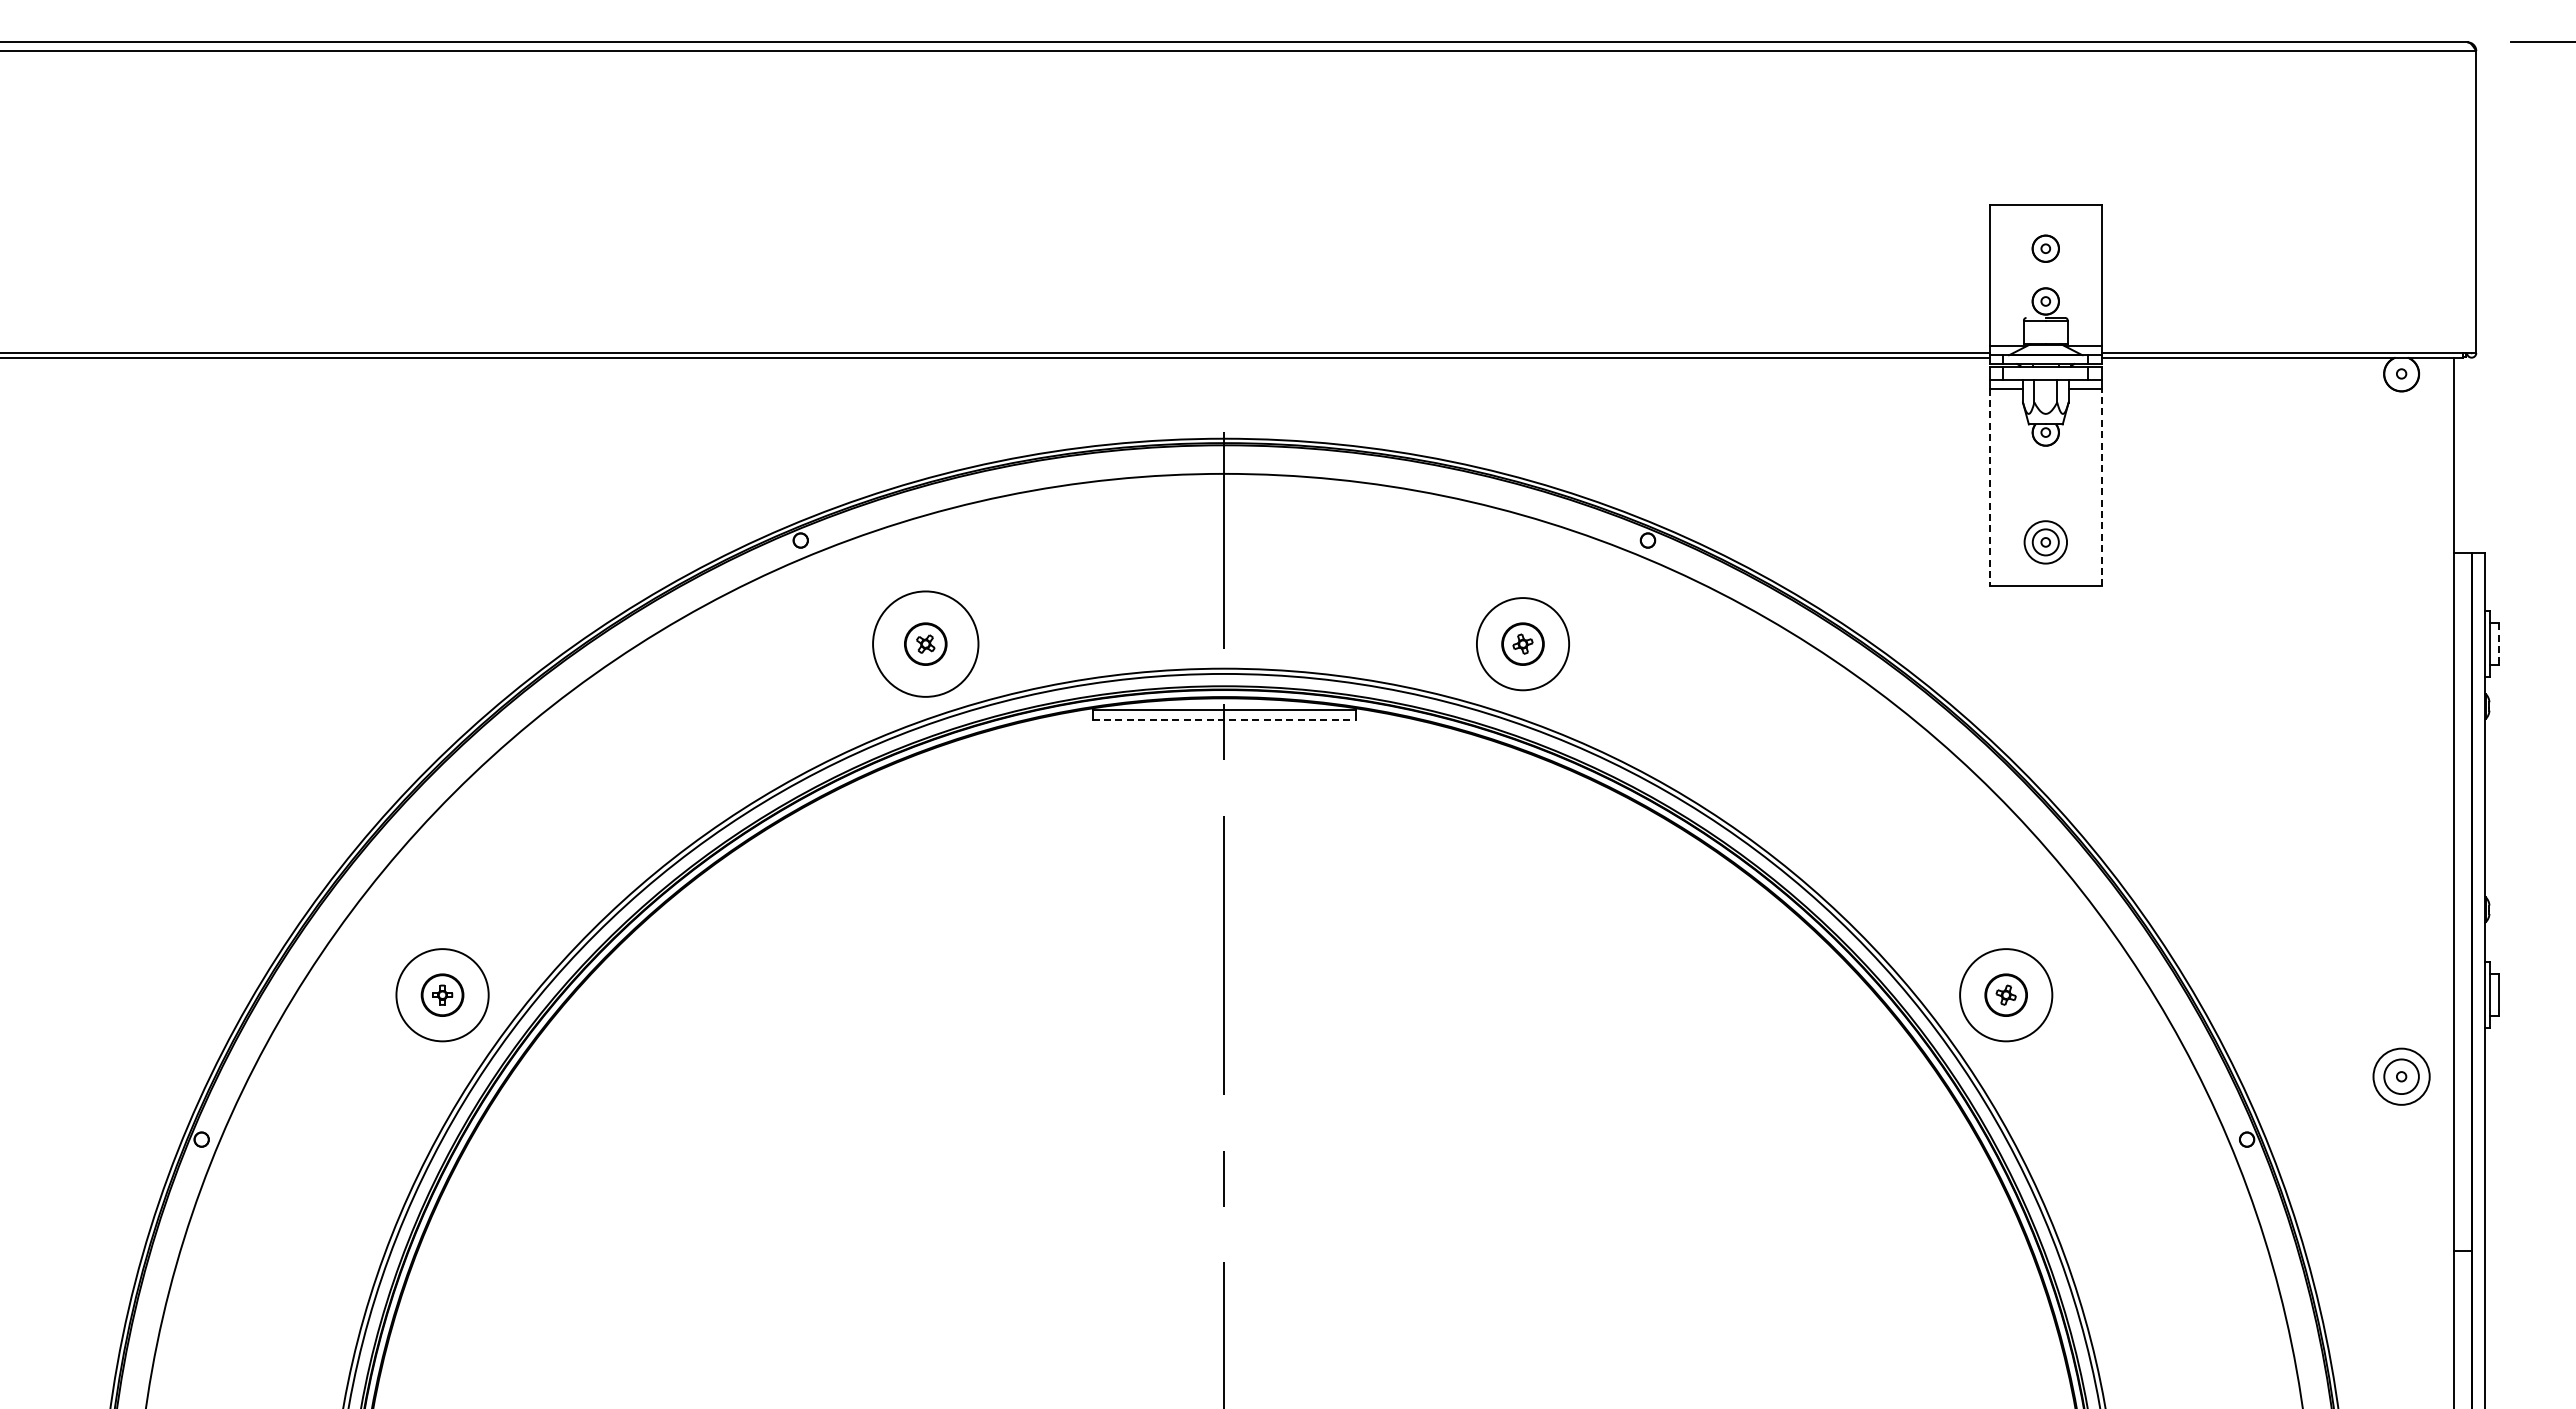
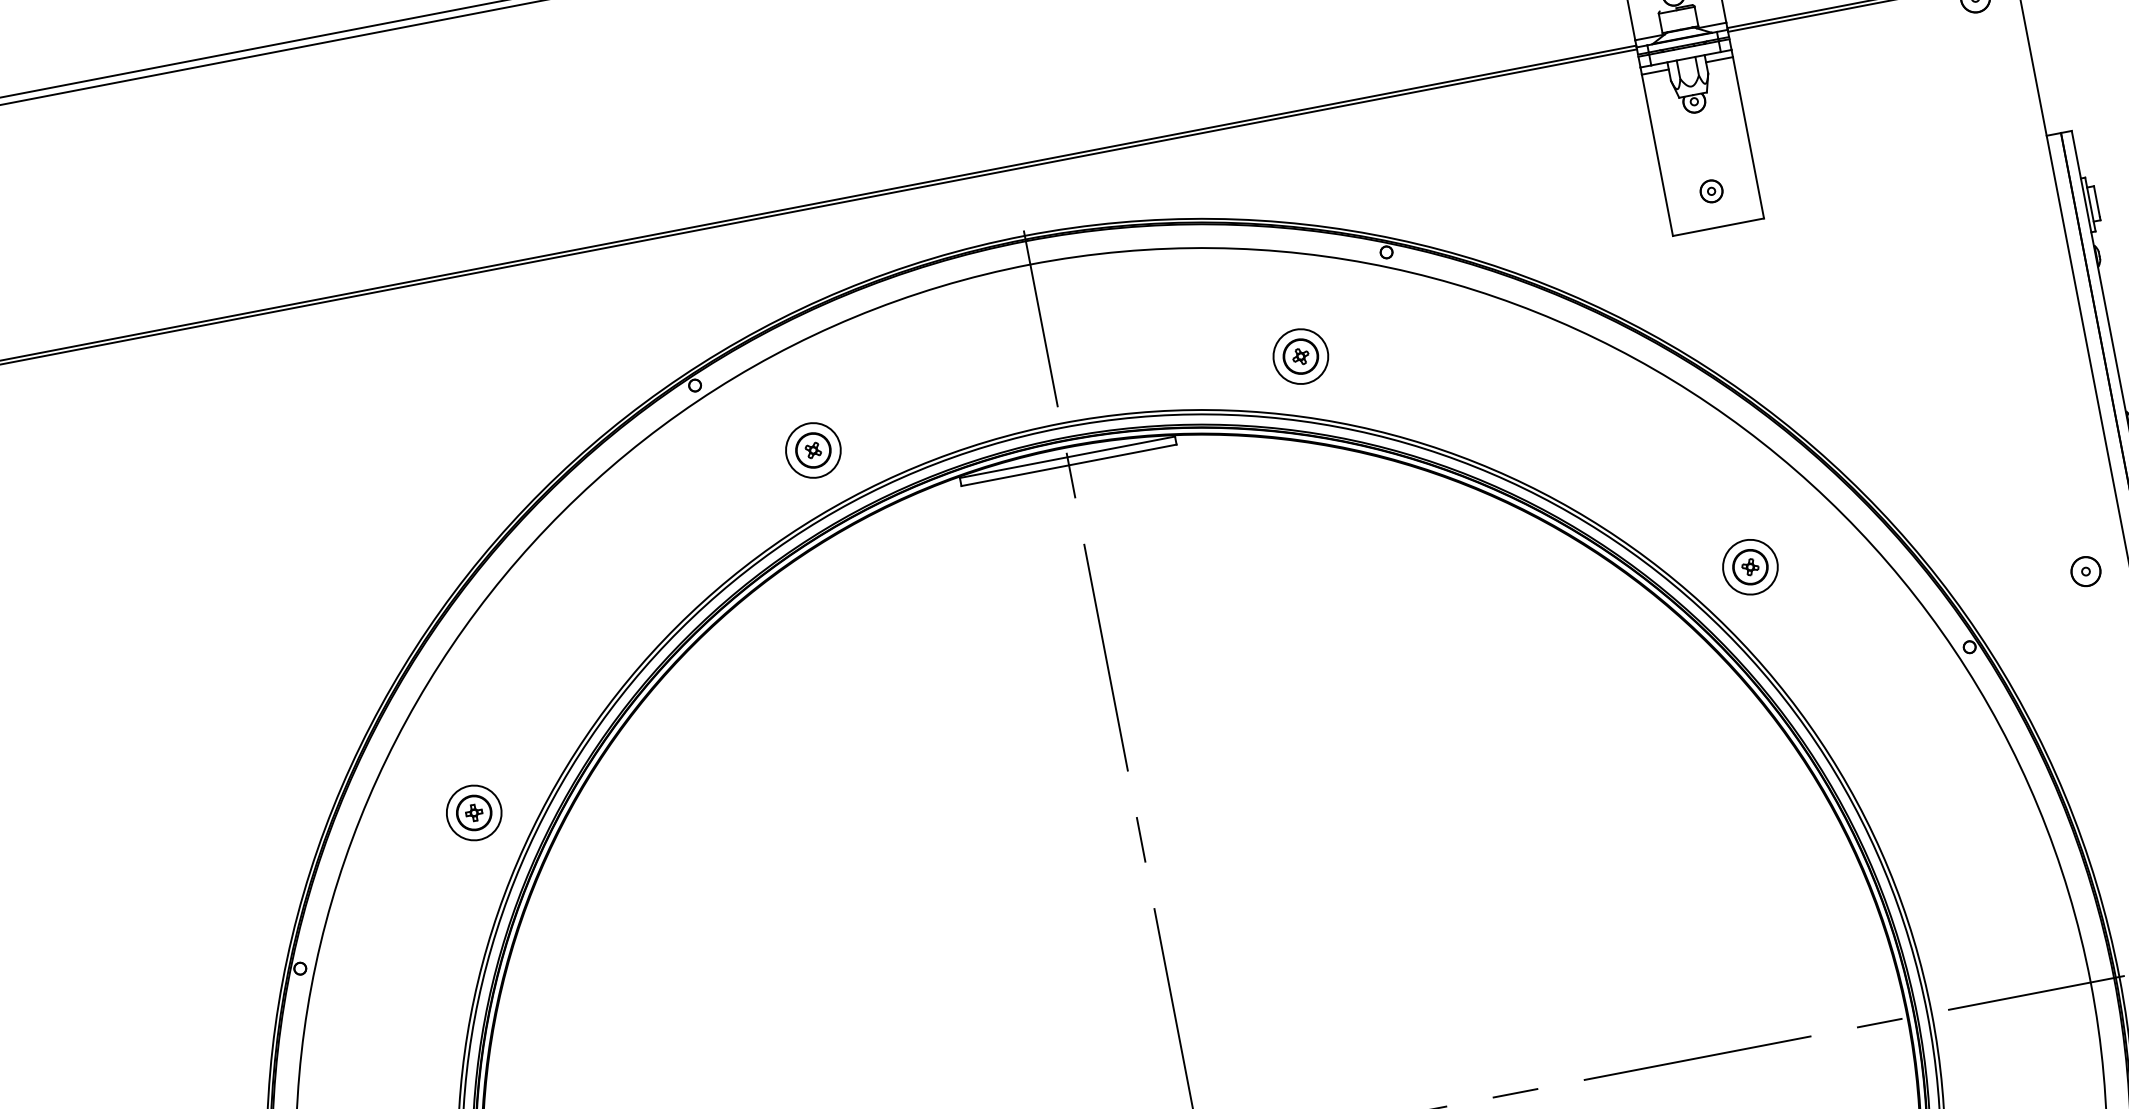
line: (1990, 487) -> (1657, 155), dashed -> solid
line: (2101, 487) -> (1748, 137), dashed -> solid
circle: (2045, 542) -> (1711, 191), size x0.62
line: (2498, 642) -> (2096, 201), dashed -> solid
circle: (925, 644) -> (813, 450), size x0.62
circle: (1522, 644) -> (1300, 356), size x0.71
line: (1224, 719) -> (1069, 465), dashed -> solid
circle: (442, 995) -> (474, 813), size x0.71
circle: (2006, 995) -> (1750, 567), size x0.71
circle: (2401, 1076) -> (2085, 571), size x0.62

